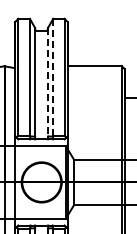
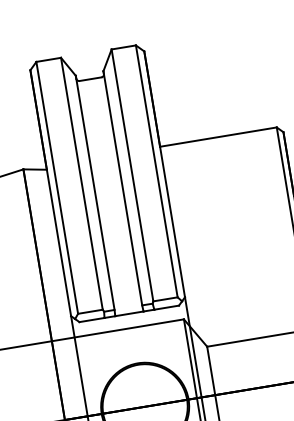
line: (53, 77) -> (133, 176), dashed -> solid
line: (47, 82) -> (121, 188), dashed -> solid

